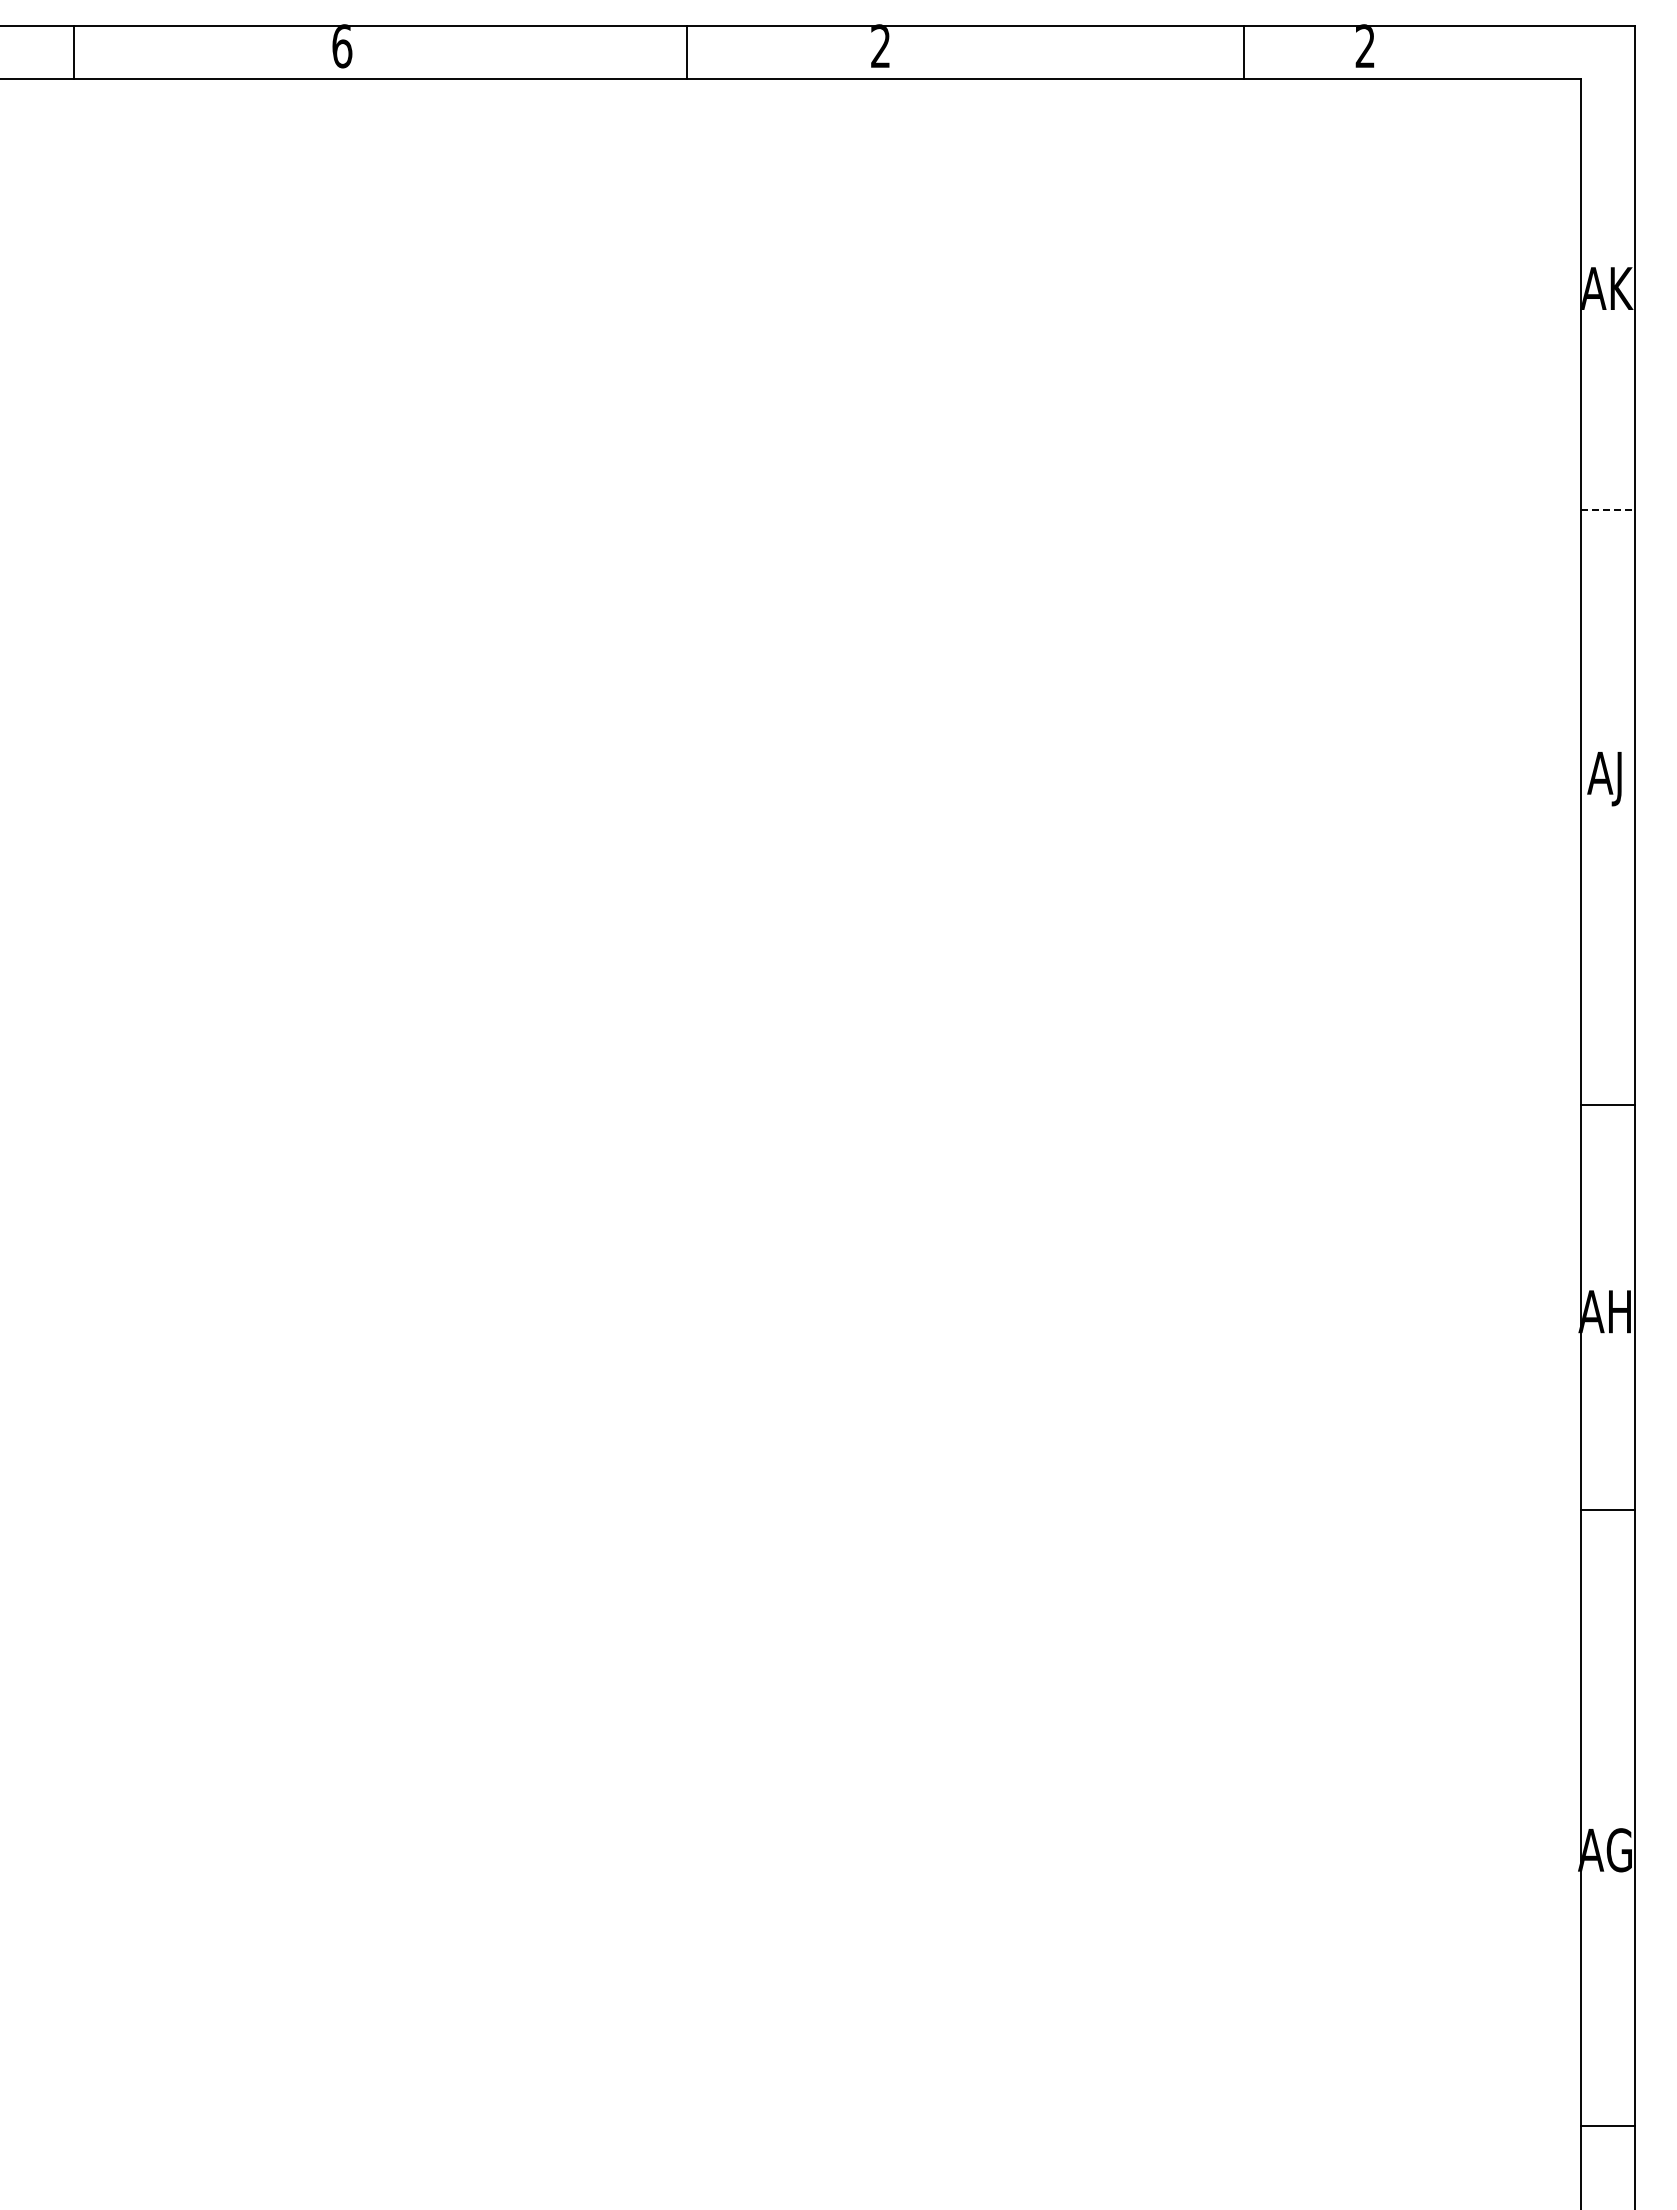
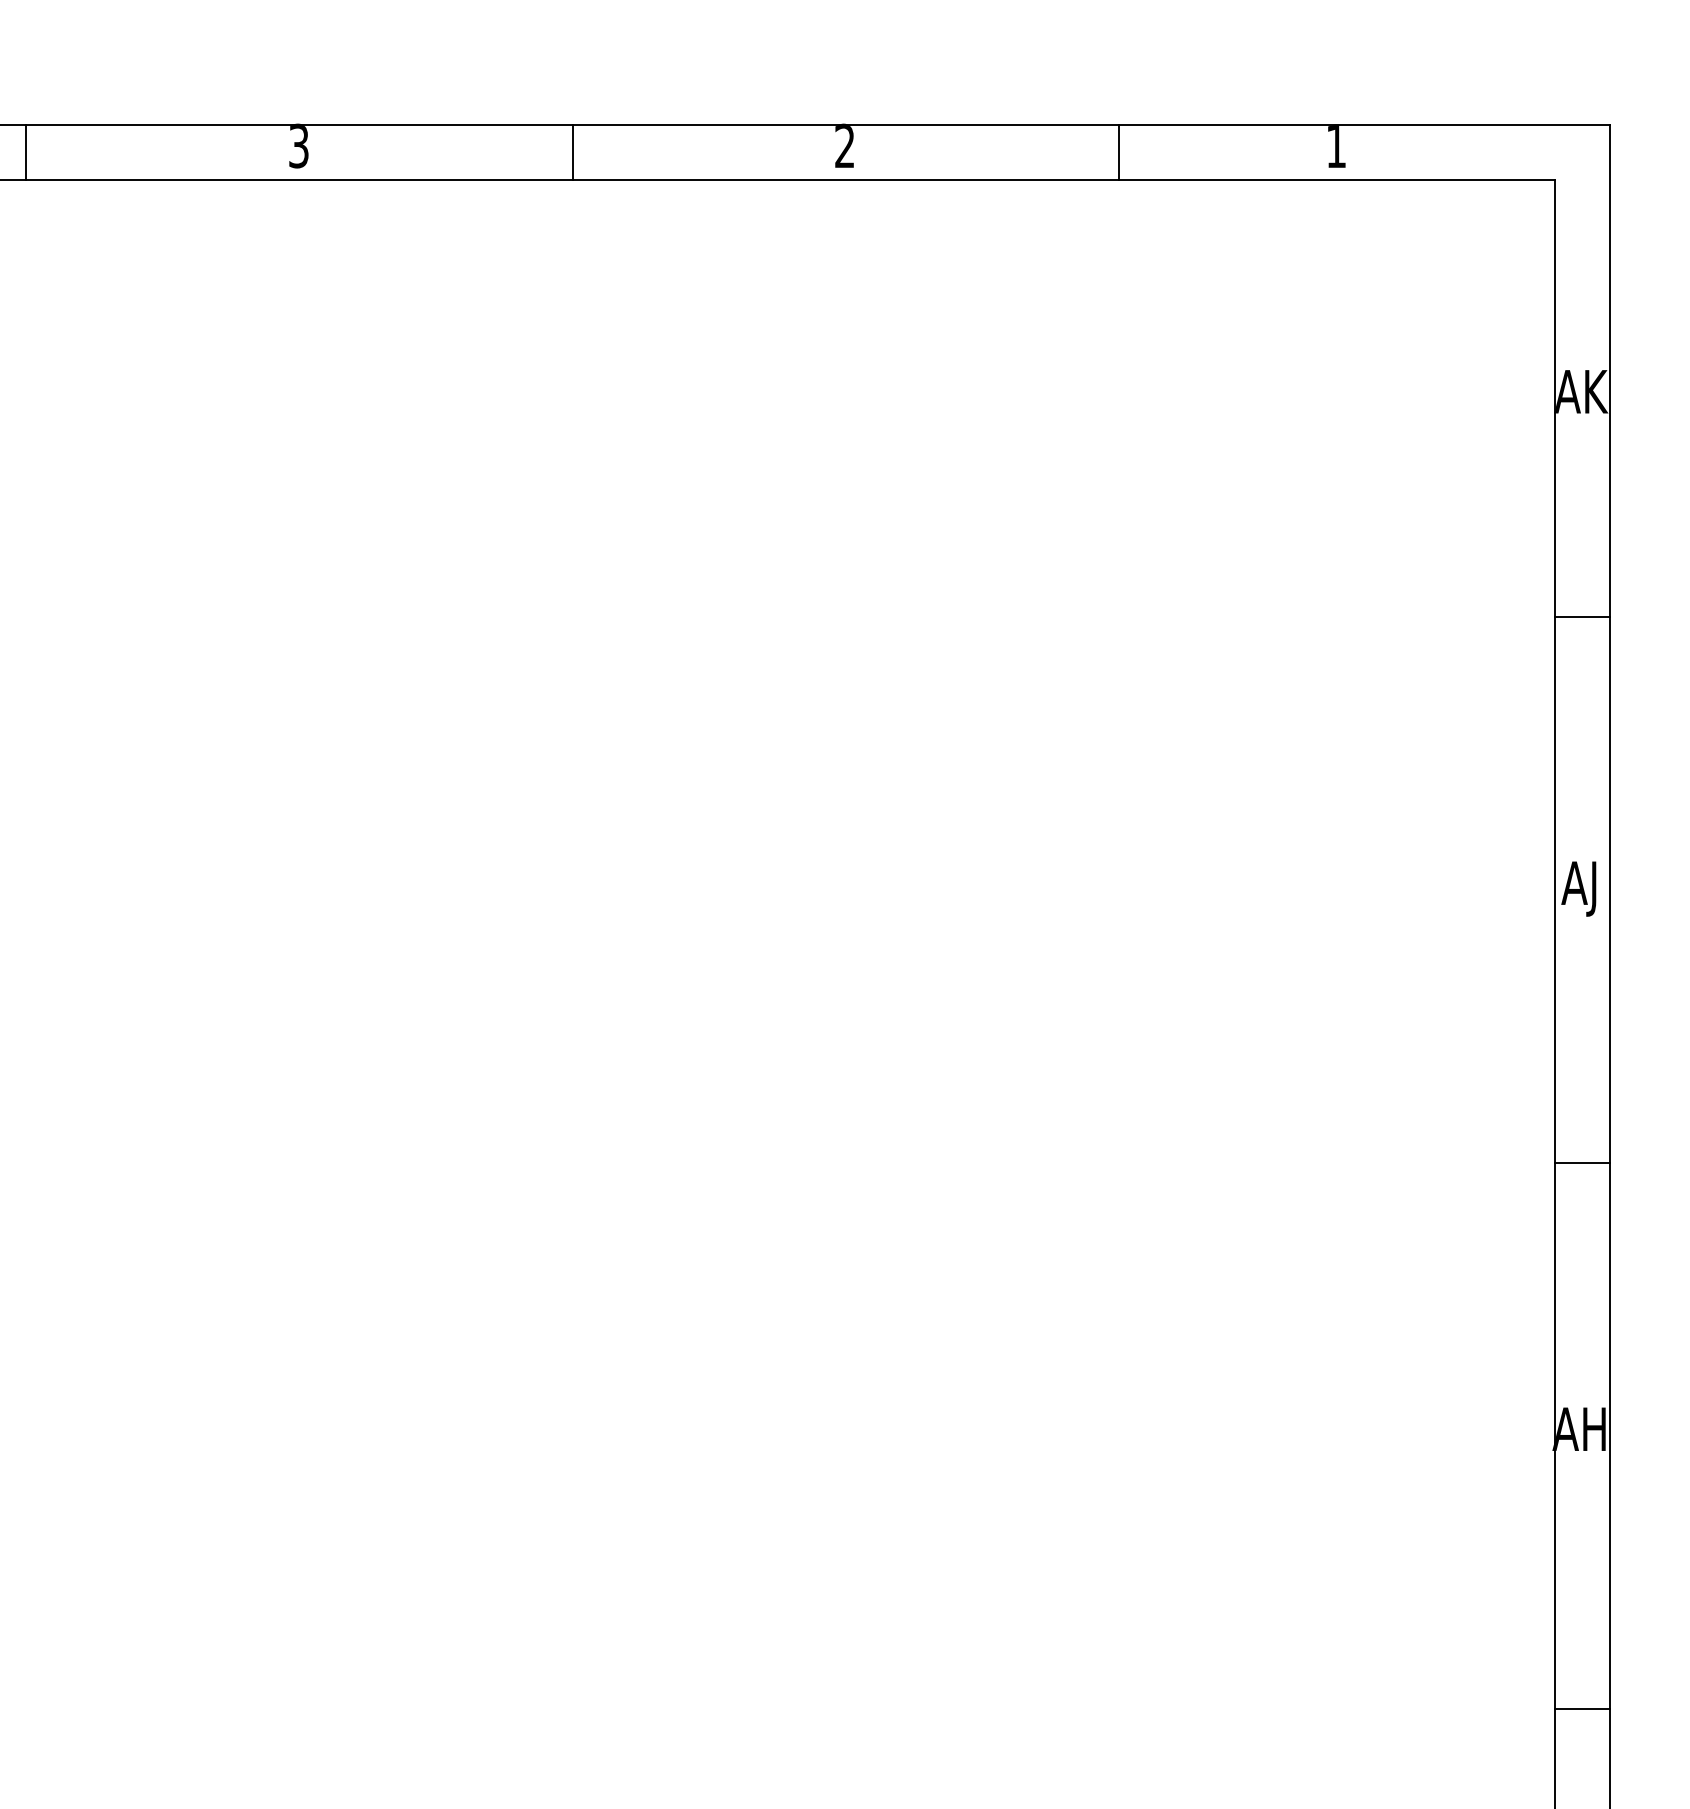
text: (1364, 45) -> (1335, 145), 2 -> 1
text: (342, 46) -> (299, 146), 6 -> 3
line: (687, 52) -> (572, 152), moved
line: (1243, 52) -> (1118, 152), moved
line: (1608, 510) -> (1582, 616), dashed -> solid
line: (1608, 1104) -> (1582, 1162), moved
line: (1608, 1510) -> (1582, 1708), moved

